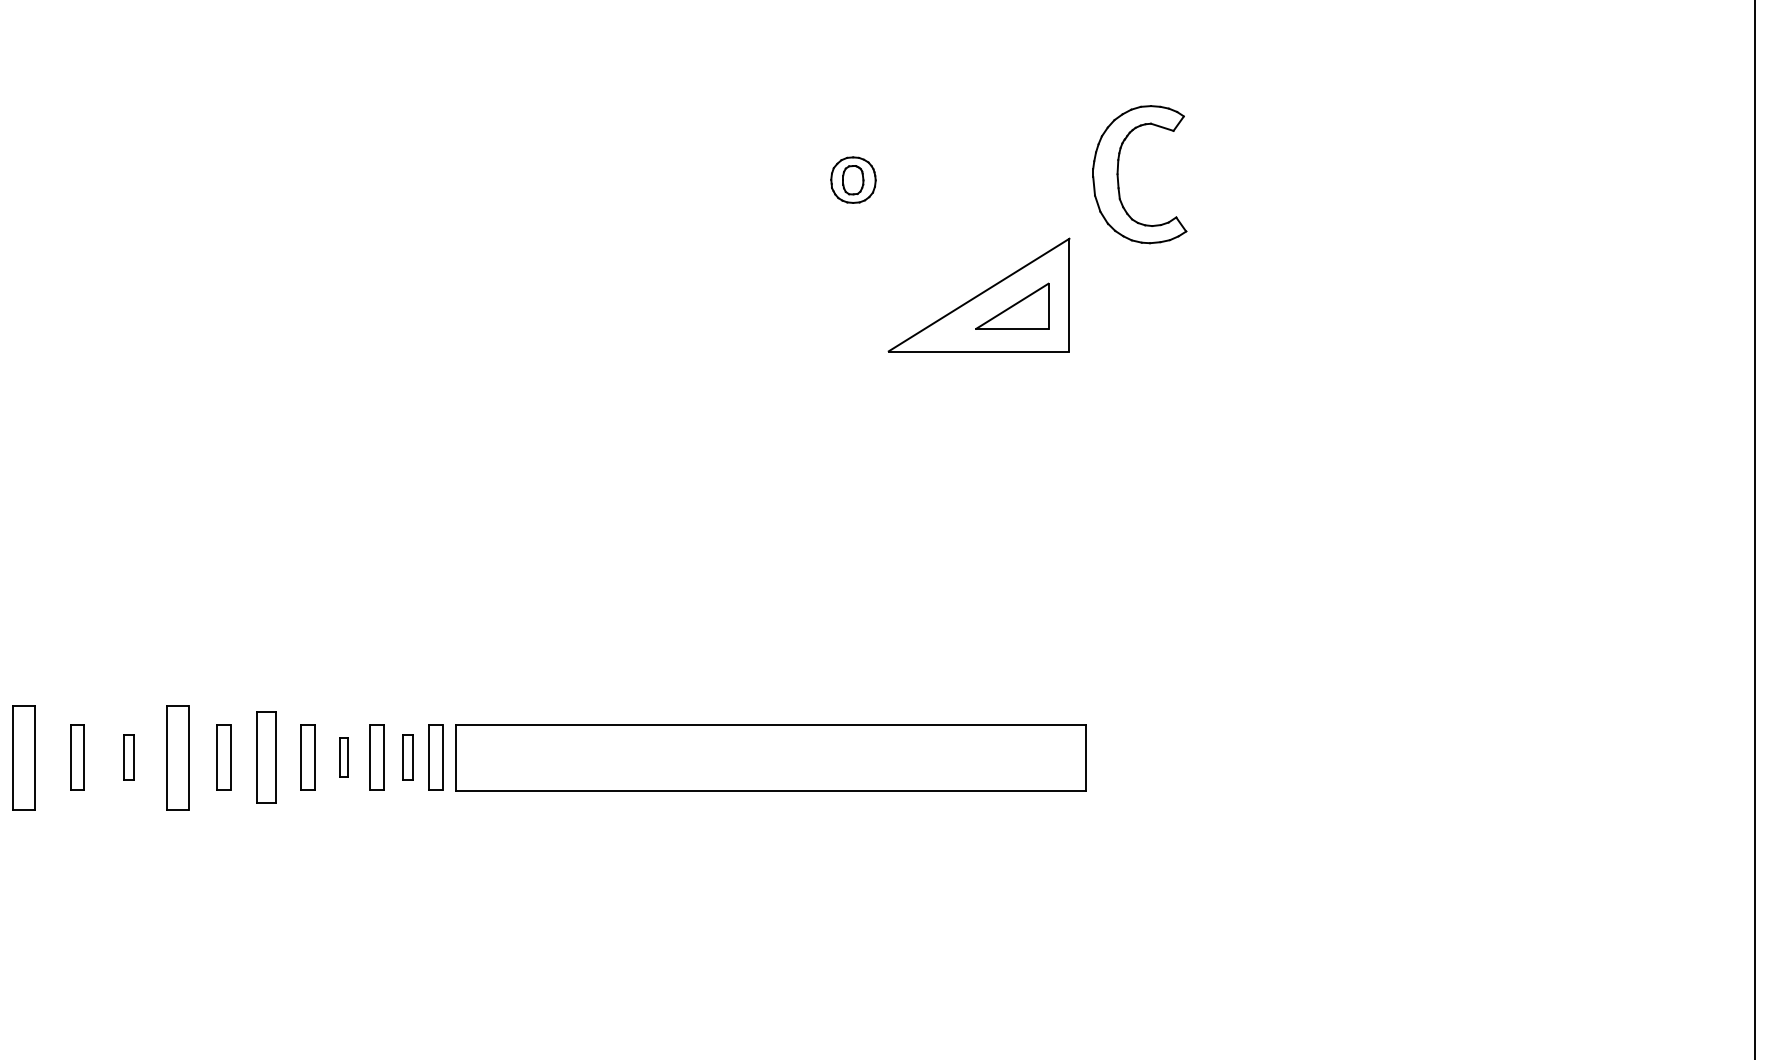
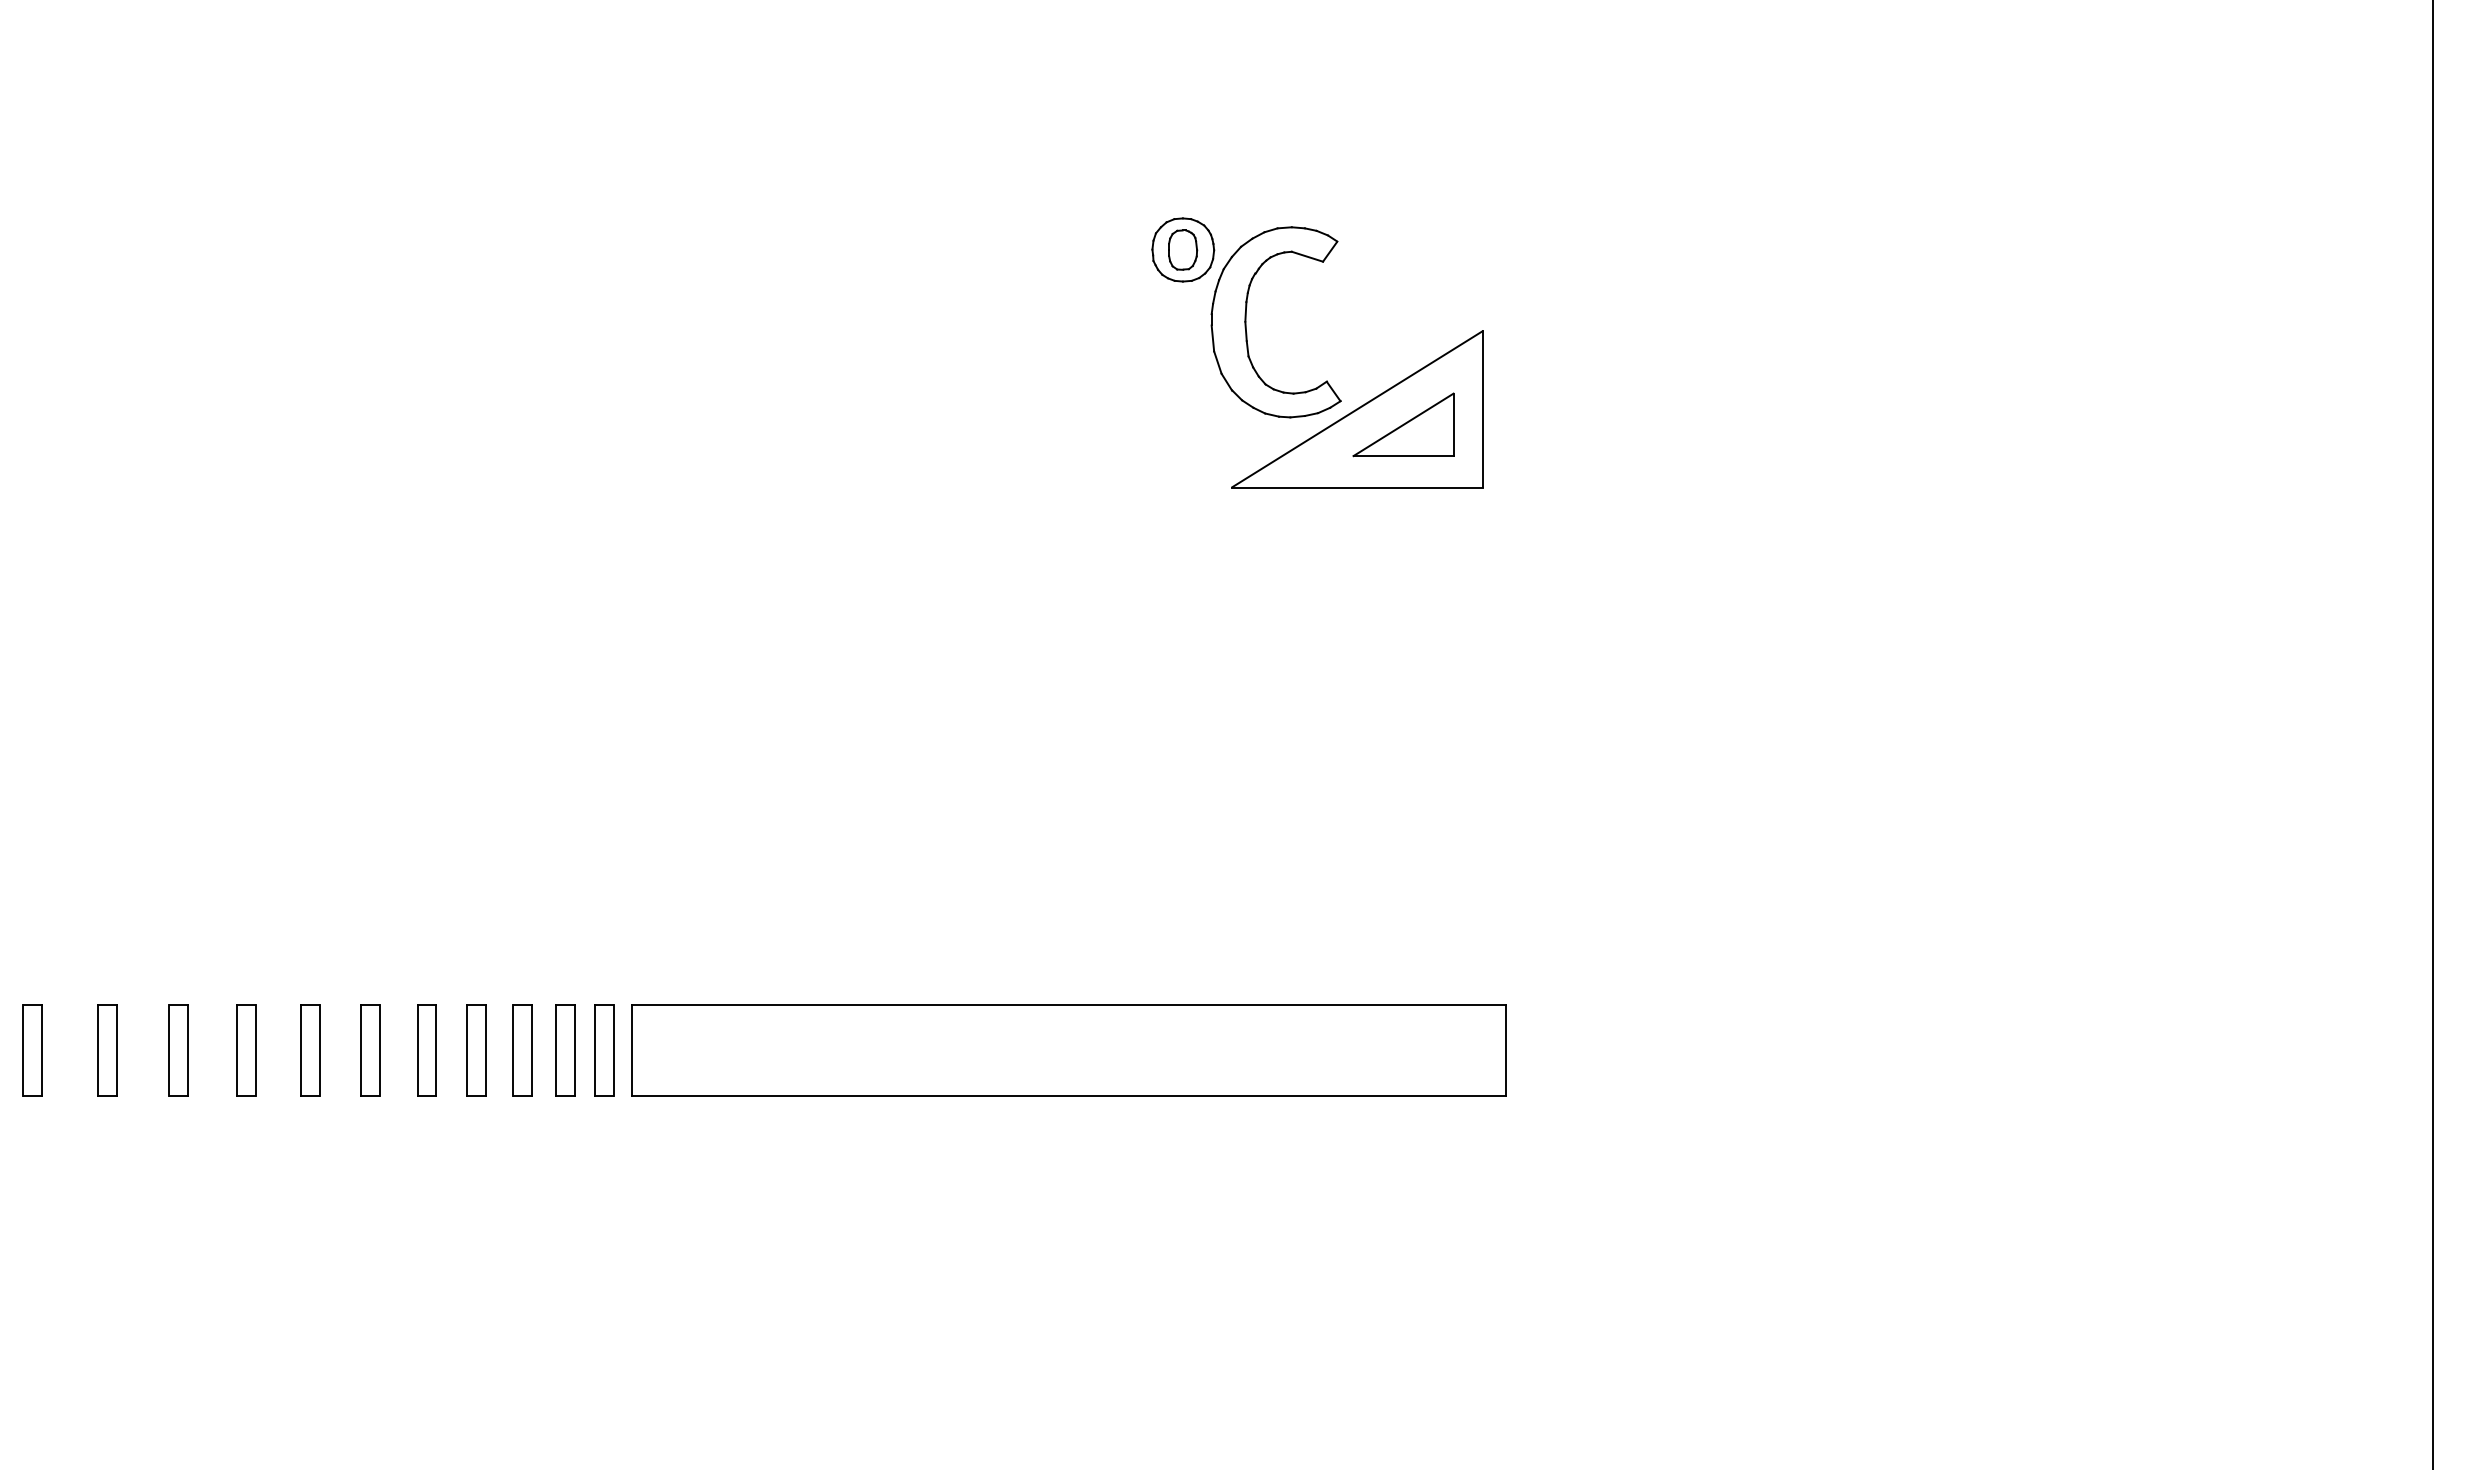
part: (1118, 174) -> (1246, 322), moved
part: (23, 757) -> (32, 1050), size x0.62
part: (128, 757) -> (178, 1050), size x1.43
part: (177, 757) -> (246, 1050), size x0.62
part: (267, 757) -> (370, 1050), size x0.71
part: (343, 757) -> (476, 1050), size x1.67
part: (407, 757) -> (565, 1050), size x1.43

